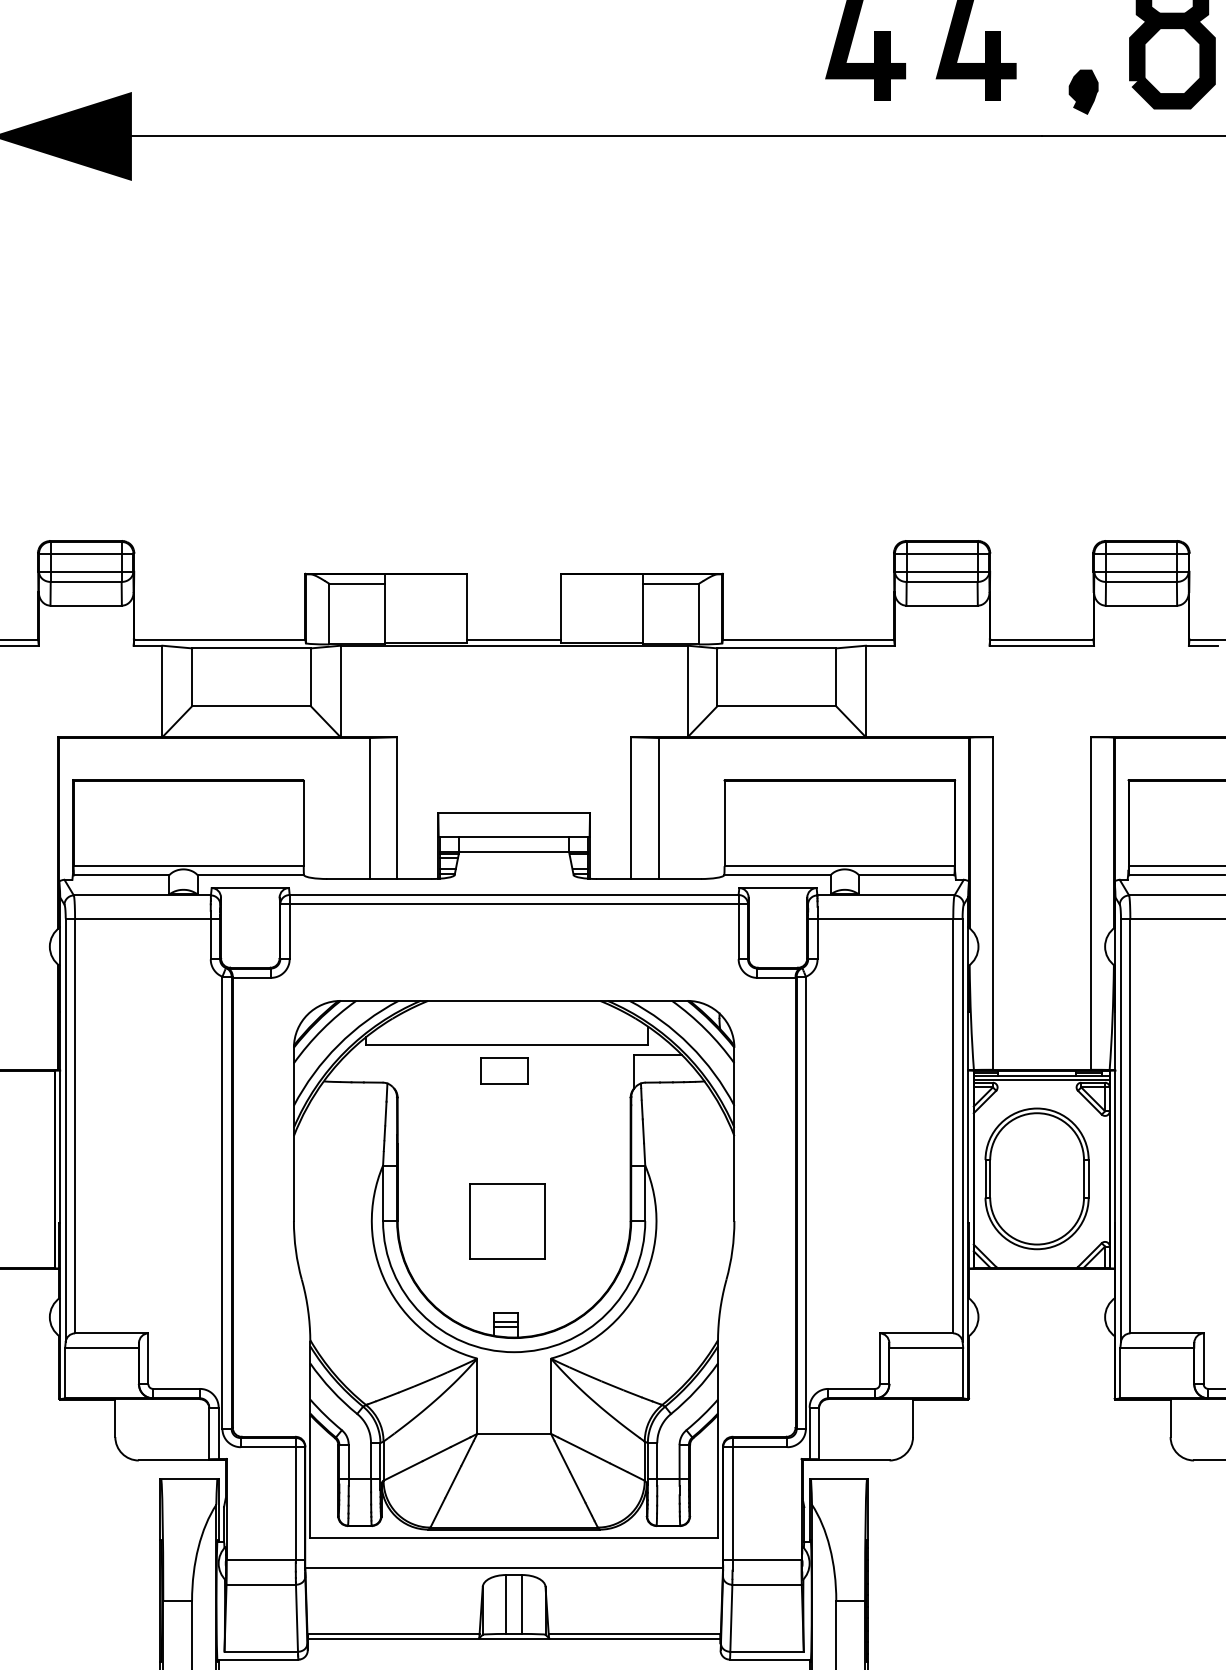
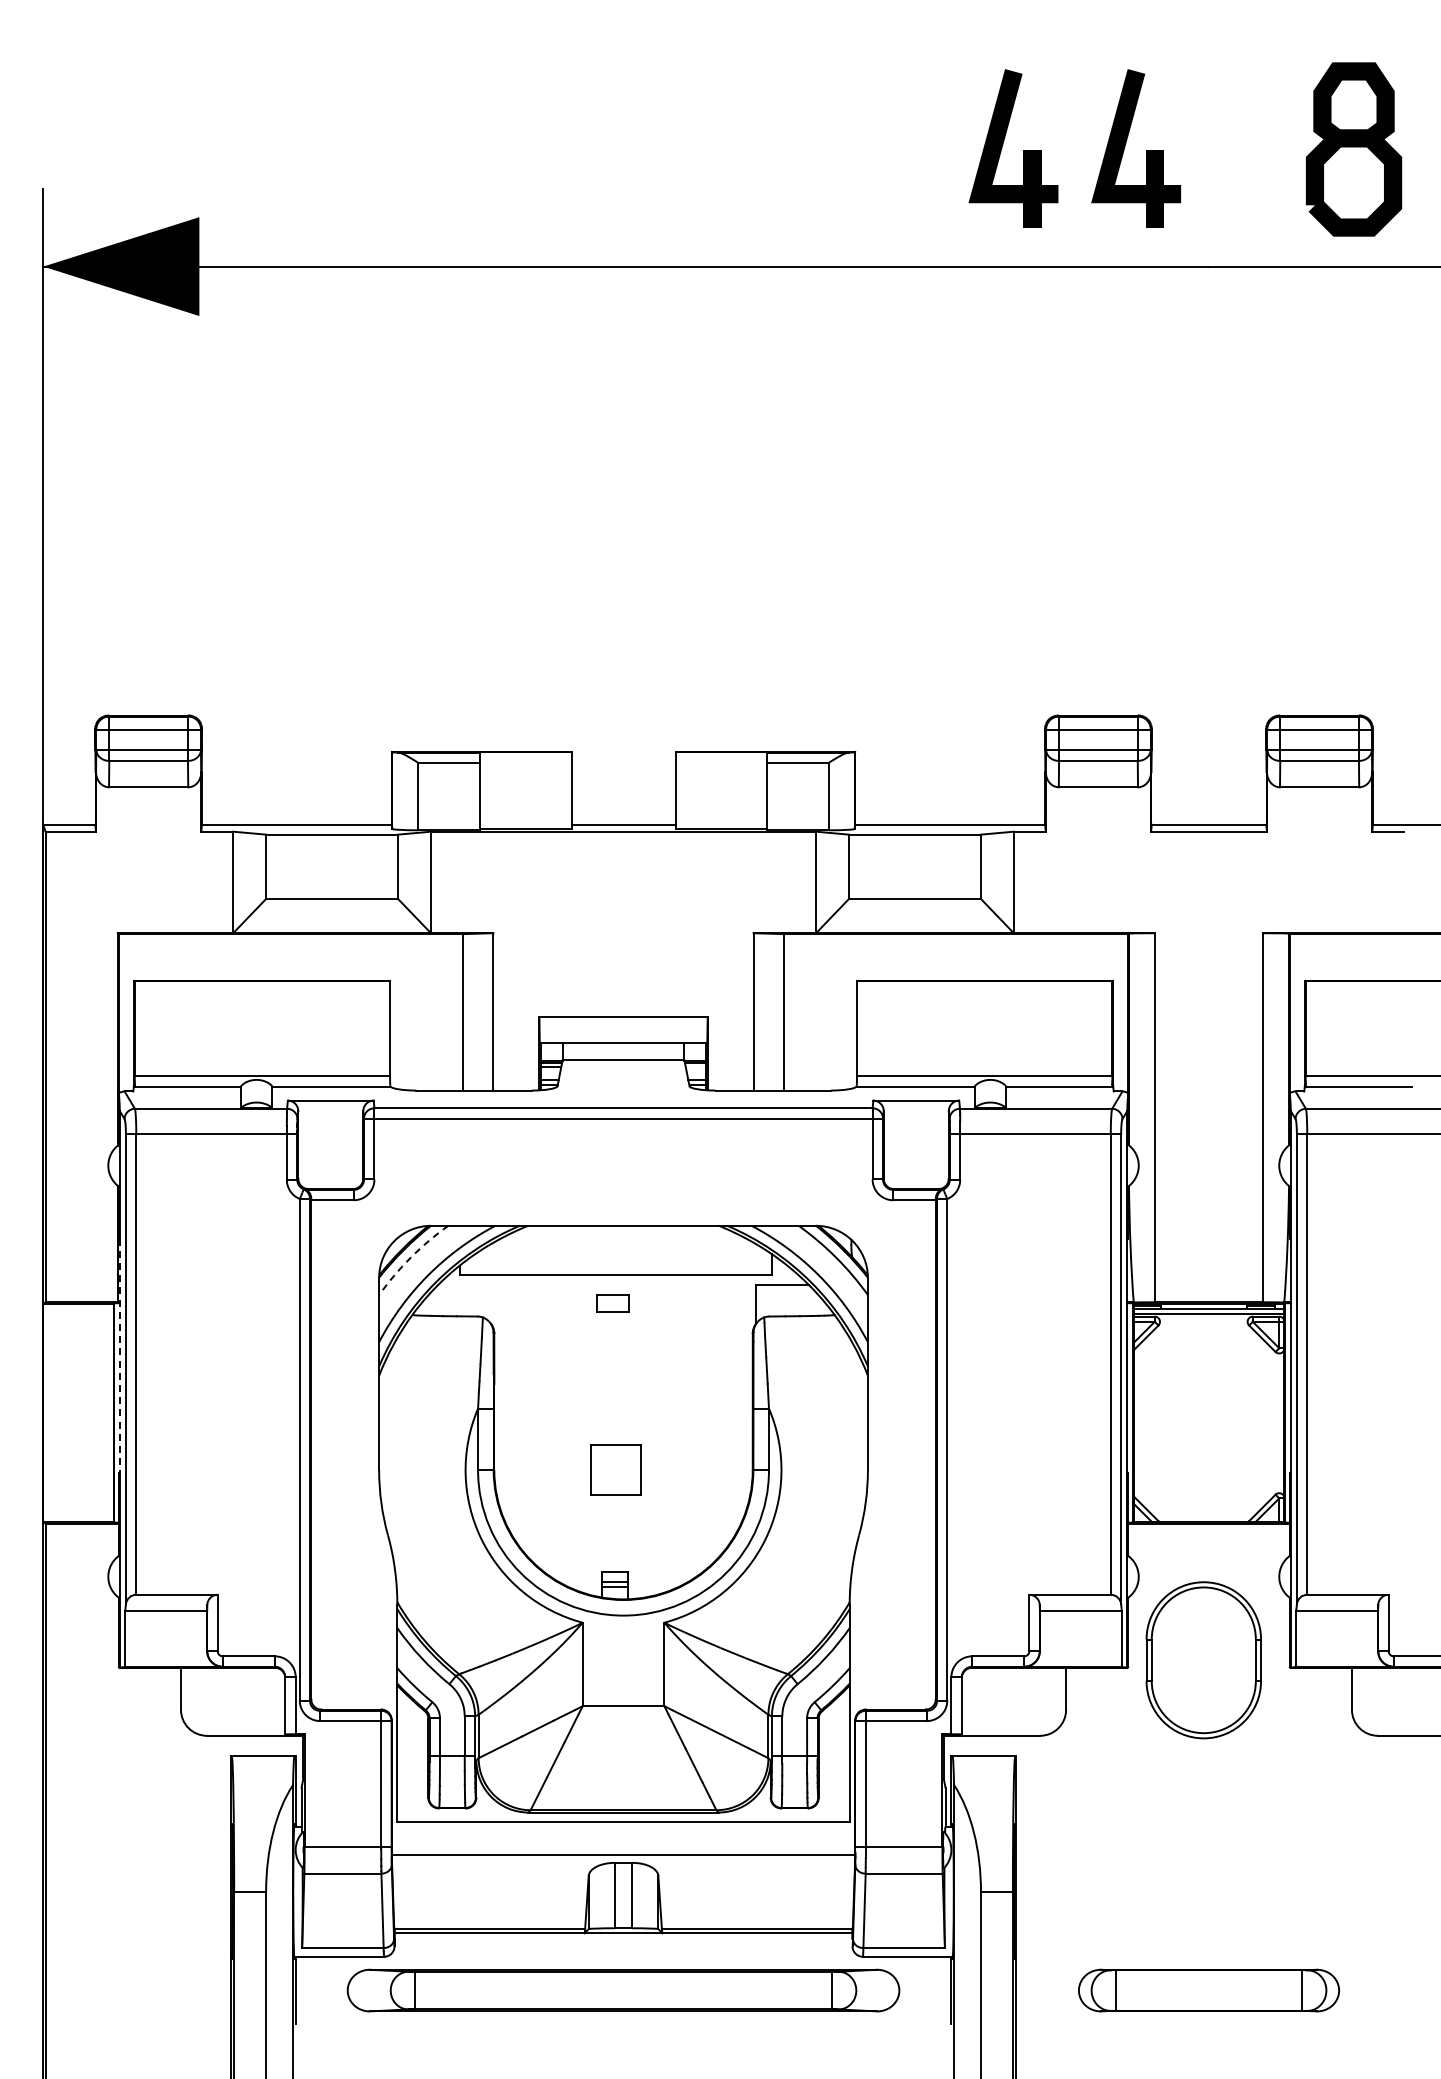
part: (1083, 92) -> (1255, 217), removed
arc: (322, 1029) -> (410, 1257), solid -> dashed
part: (504, 1070) -> (612, 1303), size x0.6
line: (59, 1118) -> (119, 1356), solid -> dashed
part: (1036, 1179) -> (1203, 1660), moved
part: (506, 1221) -> (615, 1470), size x0.6

